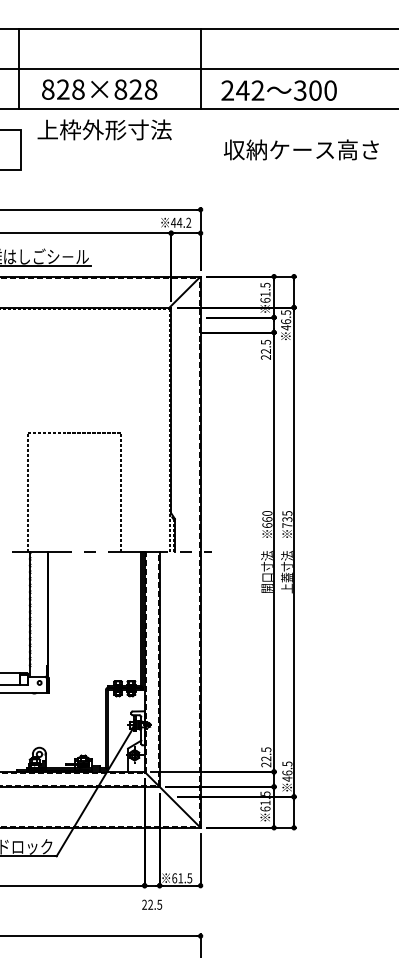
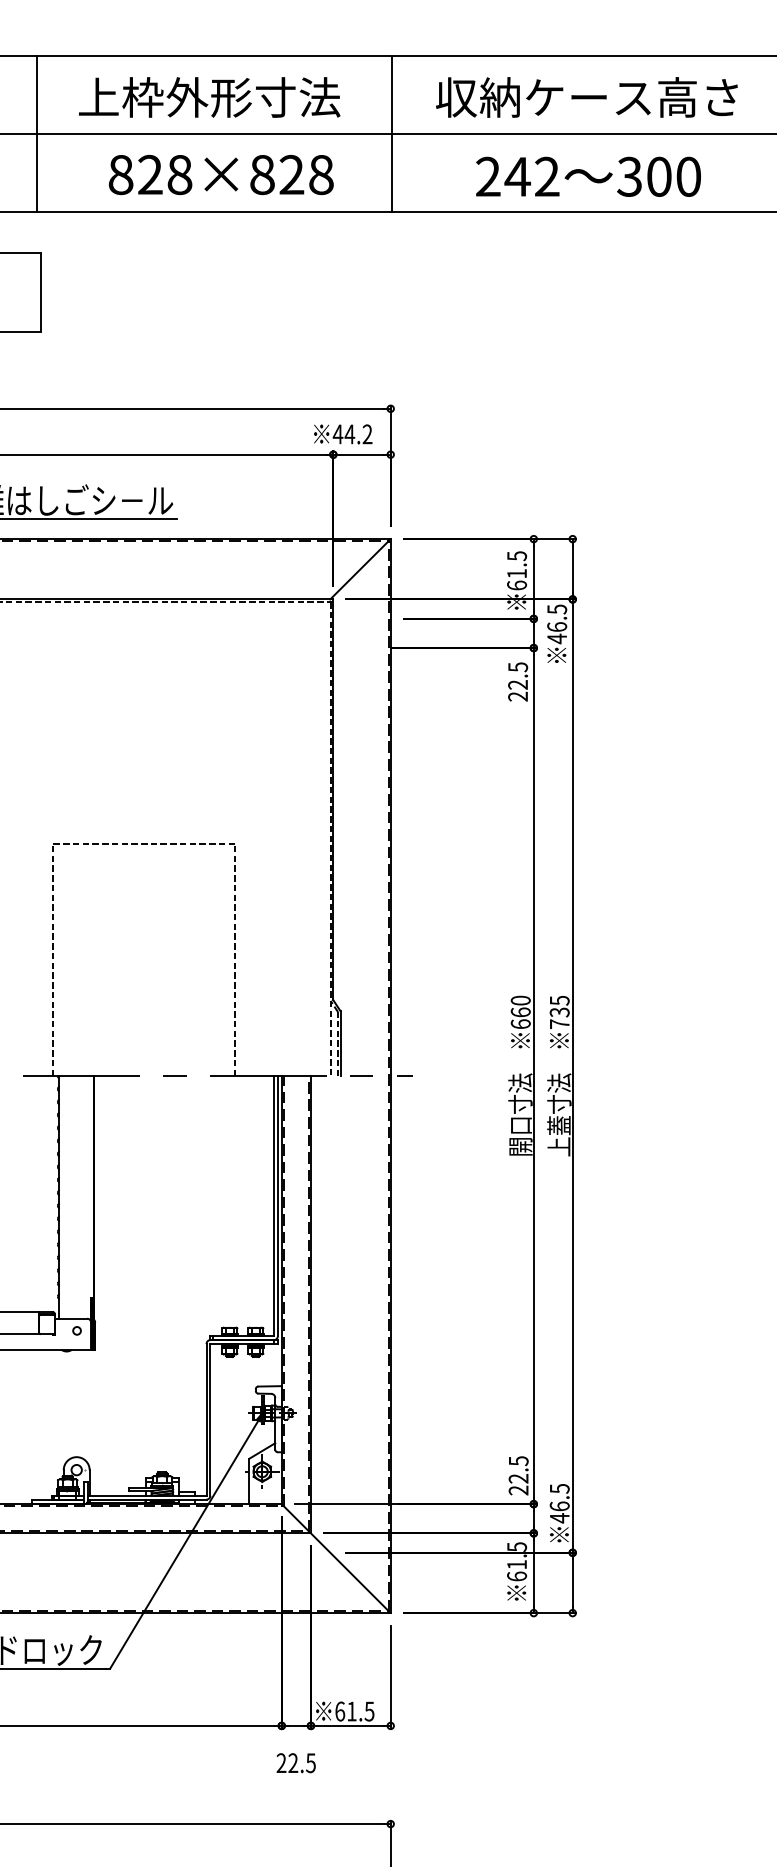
text: (99, 89) -> (220, 174), moved
text: (278, 90) -> (587, 176), moved
text: (104, 129) -> (209, 96), moved
text: (301, 149) -> (587, 96), moved

